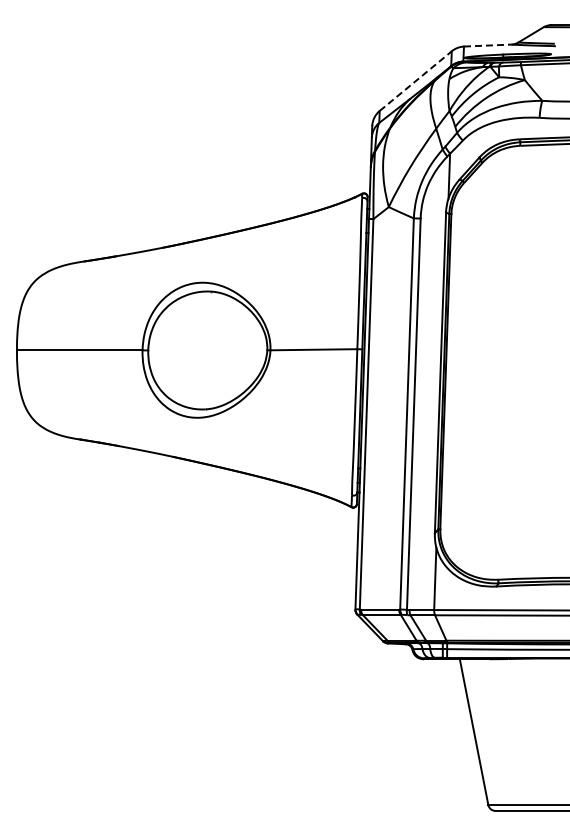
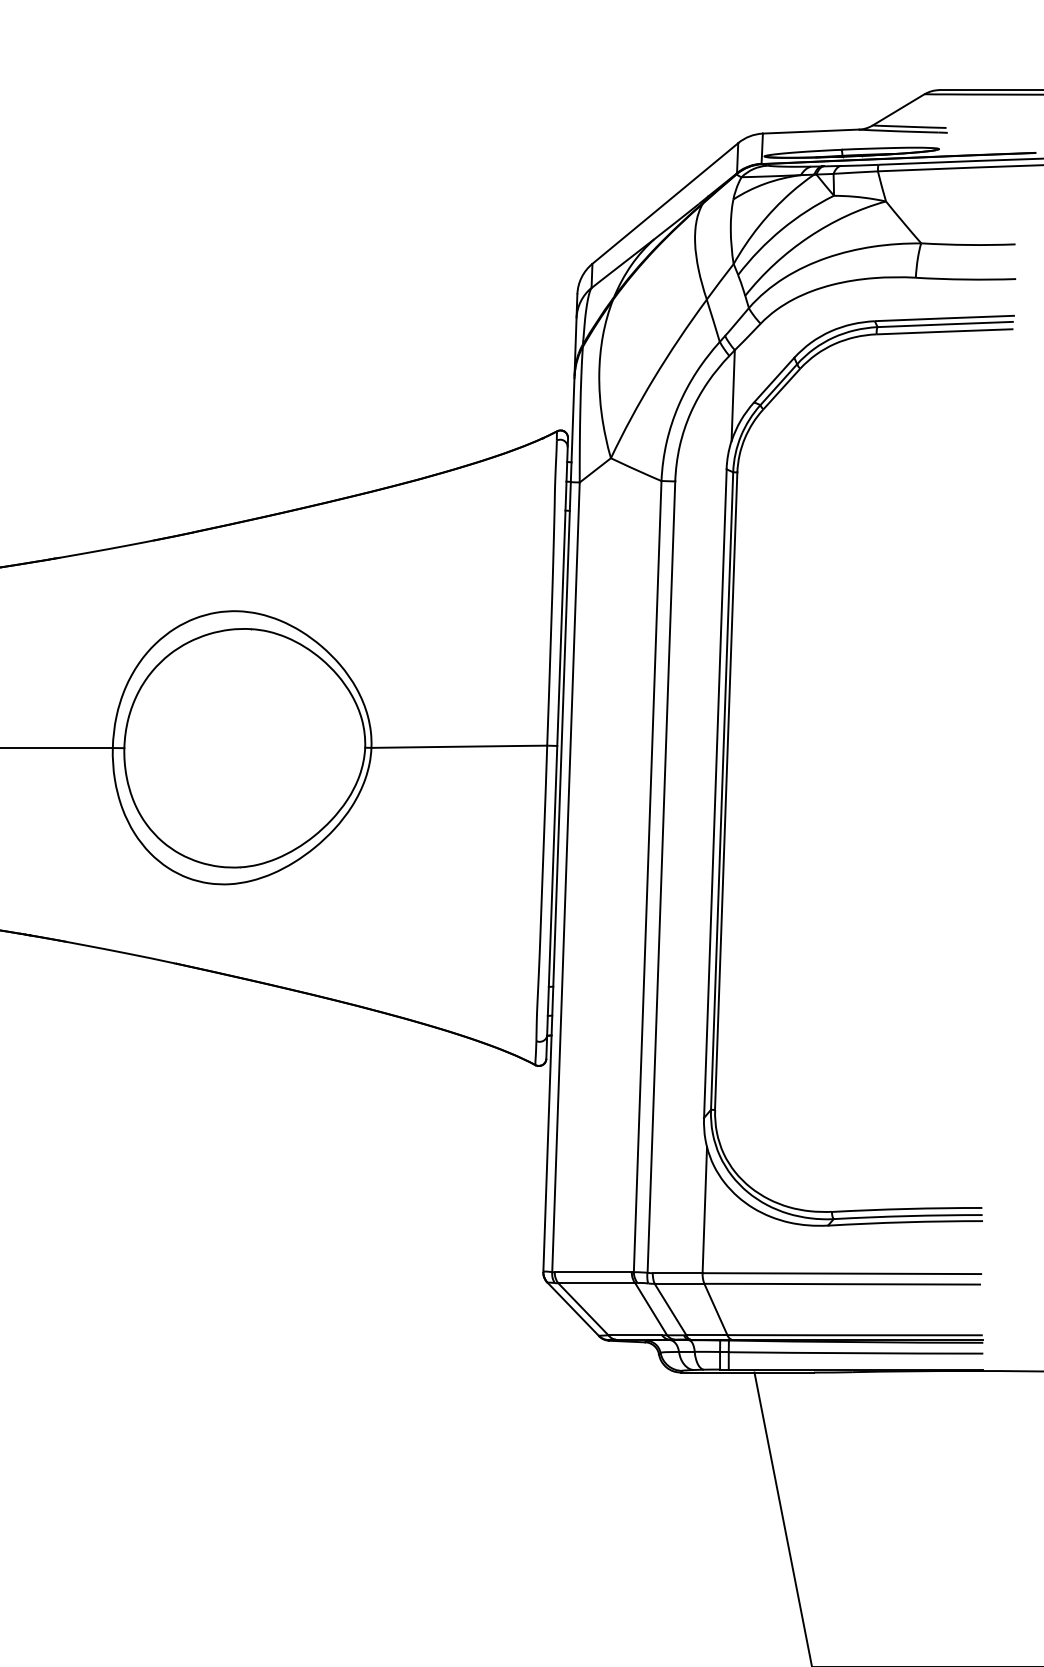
line: (487, 45) -> (810, 131), dashed -> solid
line: (415, 81) -> (664, 204), dashed -> solid

